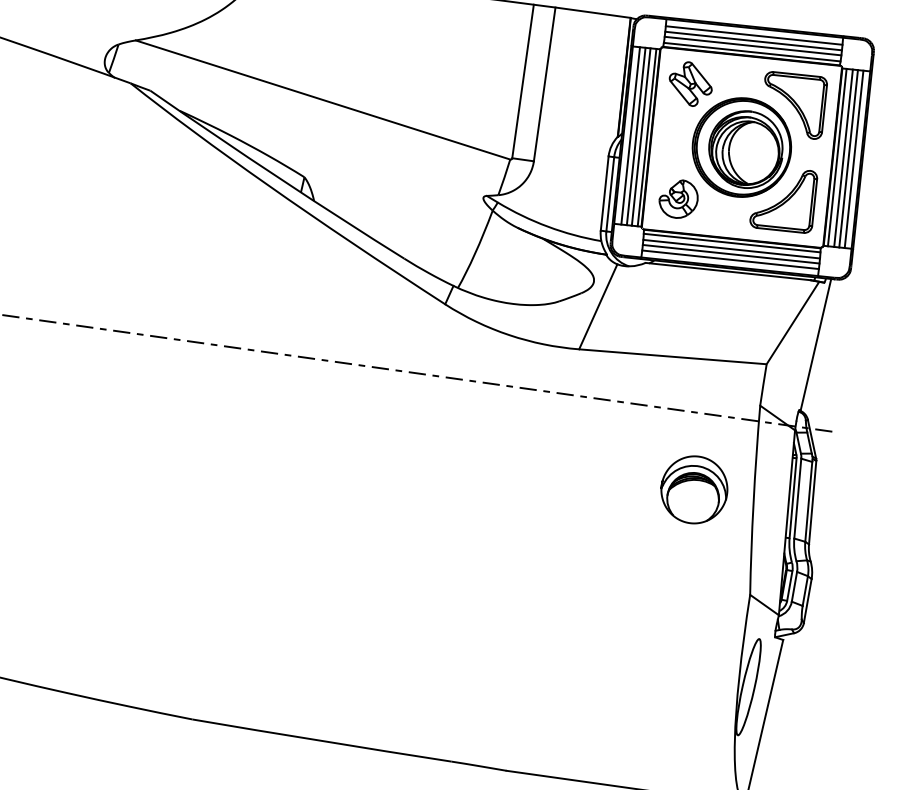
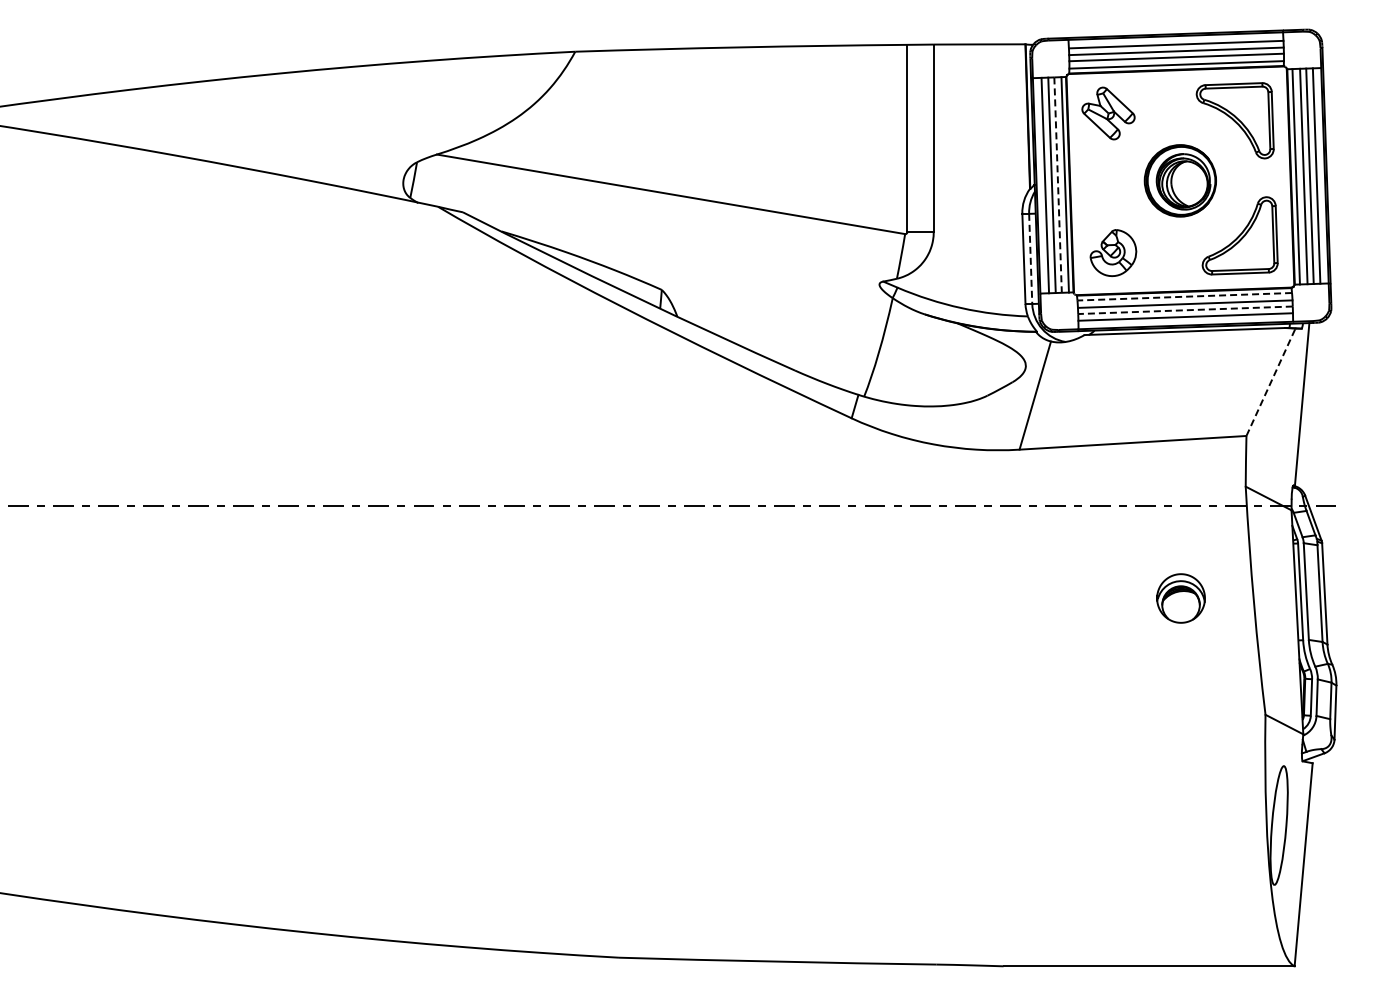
line: (641, 137) -> (1058, 185), solid -> dashed
part: (742, 147) -> (1180, 180), size x0.6
line: (610, 194) -> (1030, 259), solid -> dashed
line: (731, 242) -> (1184, 296), solid -> dashed
line: (730, 254) -> (1184, 310), solid -> dashed
line: (793, 322) -> (1271, 381), solid -> dashed
part: (693, 489) -> (1180, 598), size x0.6

